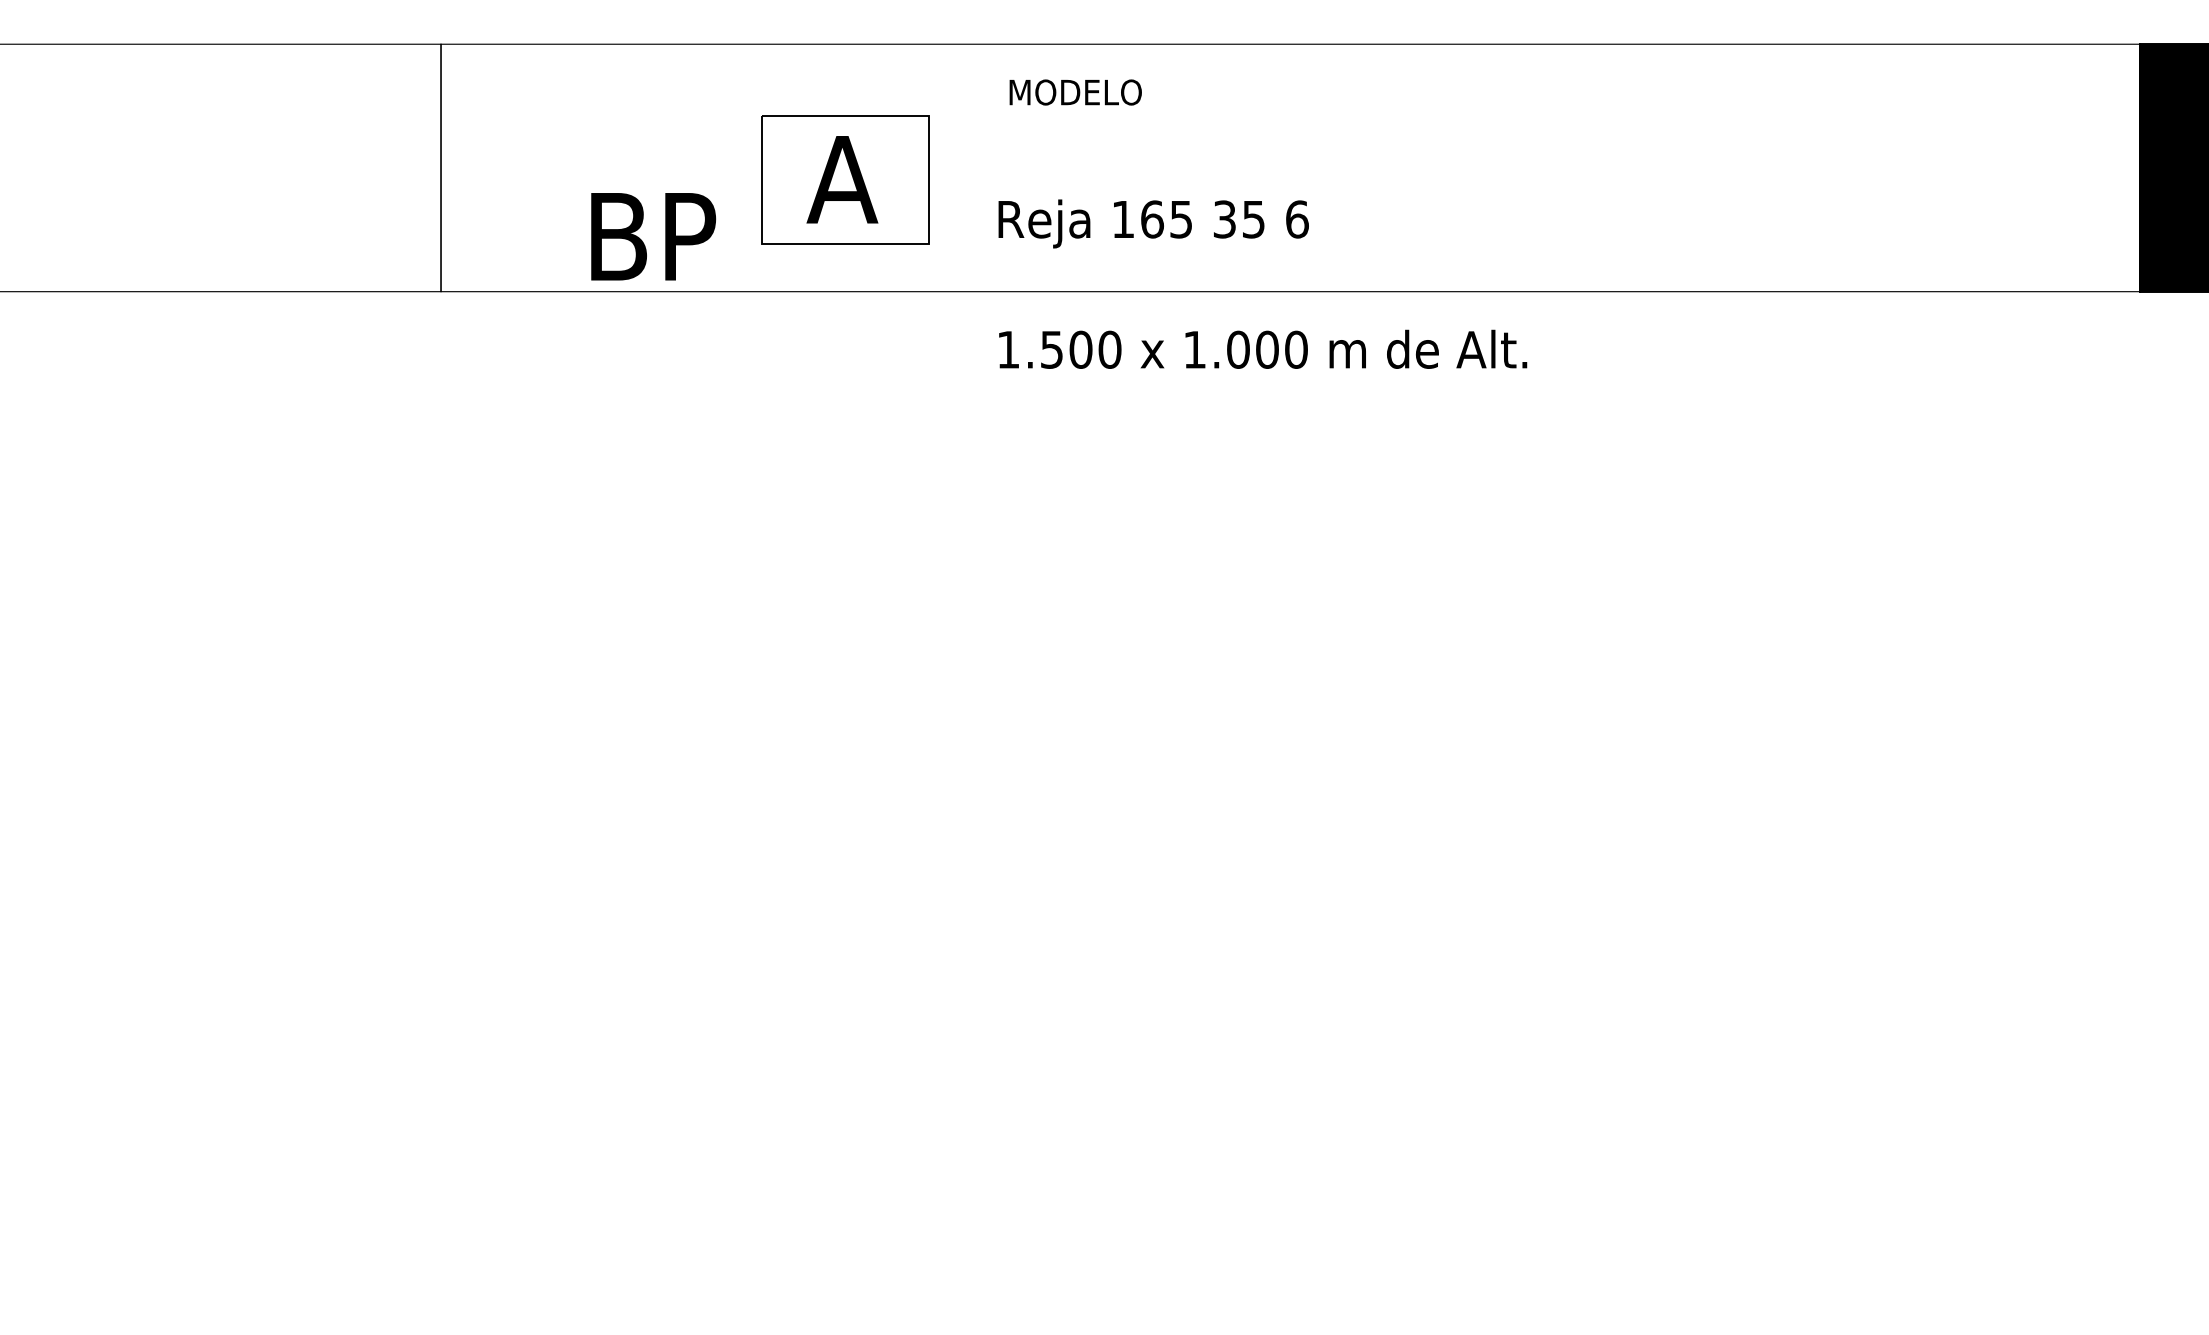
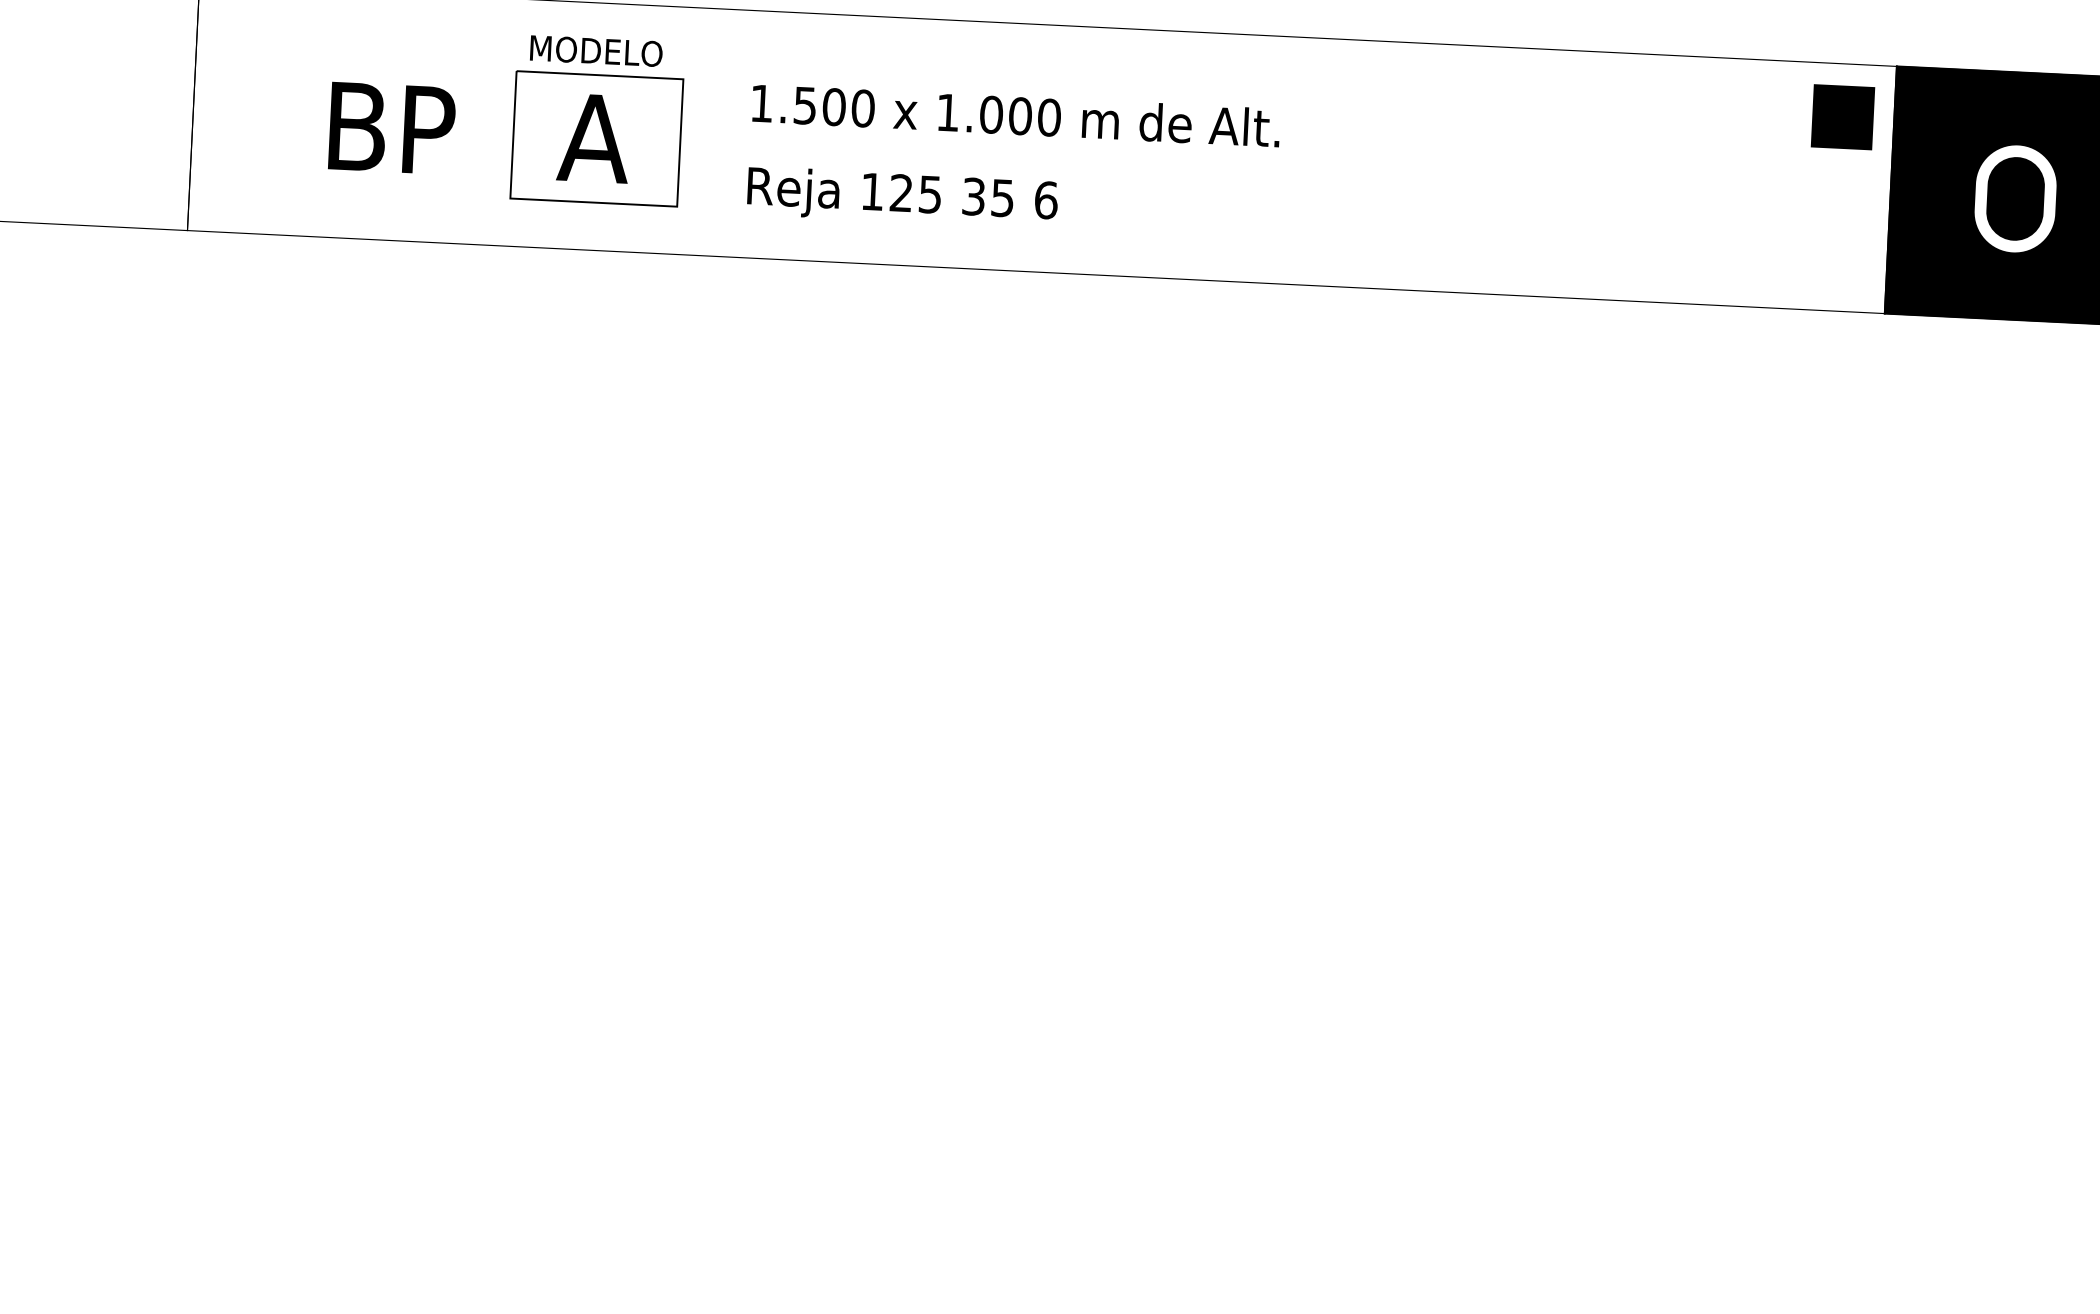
text: (1075, 92) -> (596, 51), moved
part: (2088, 97) -> (1842, 117), added
text: (1152, 219) -> (901, 193), 165 -> 125
text: (653, 236) -> (392, 128), moved
text: (1263, 348) -> (1016, 114), moved

